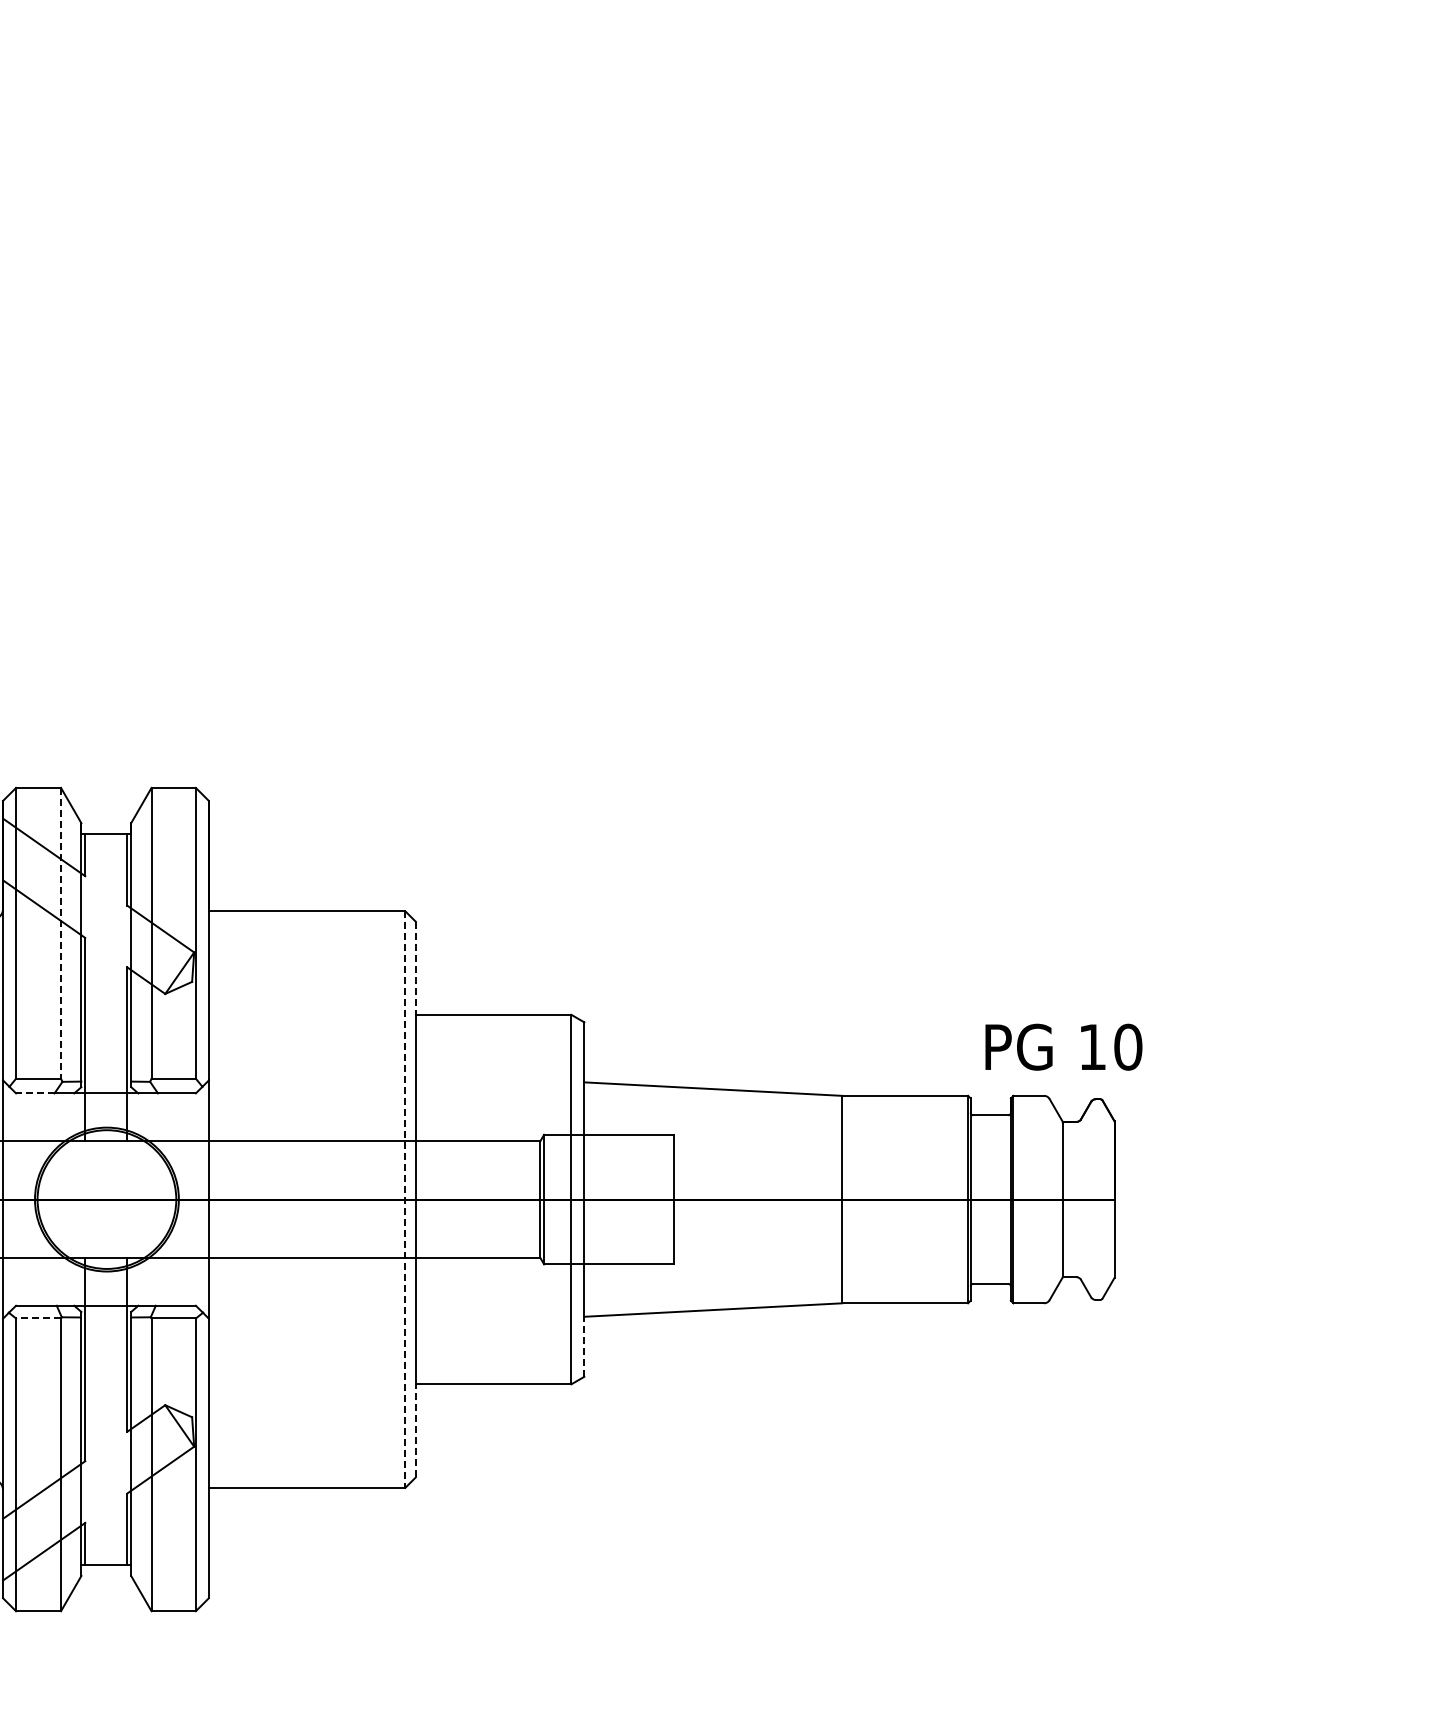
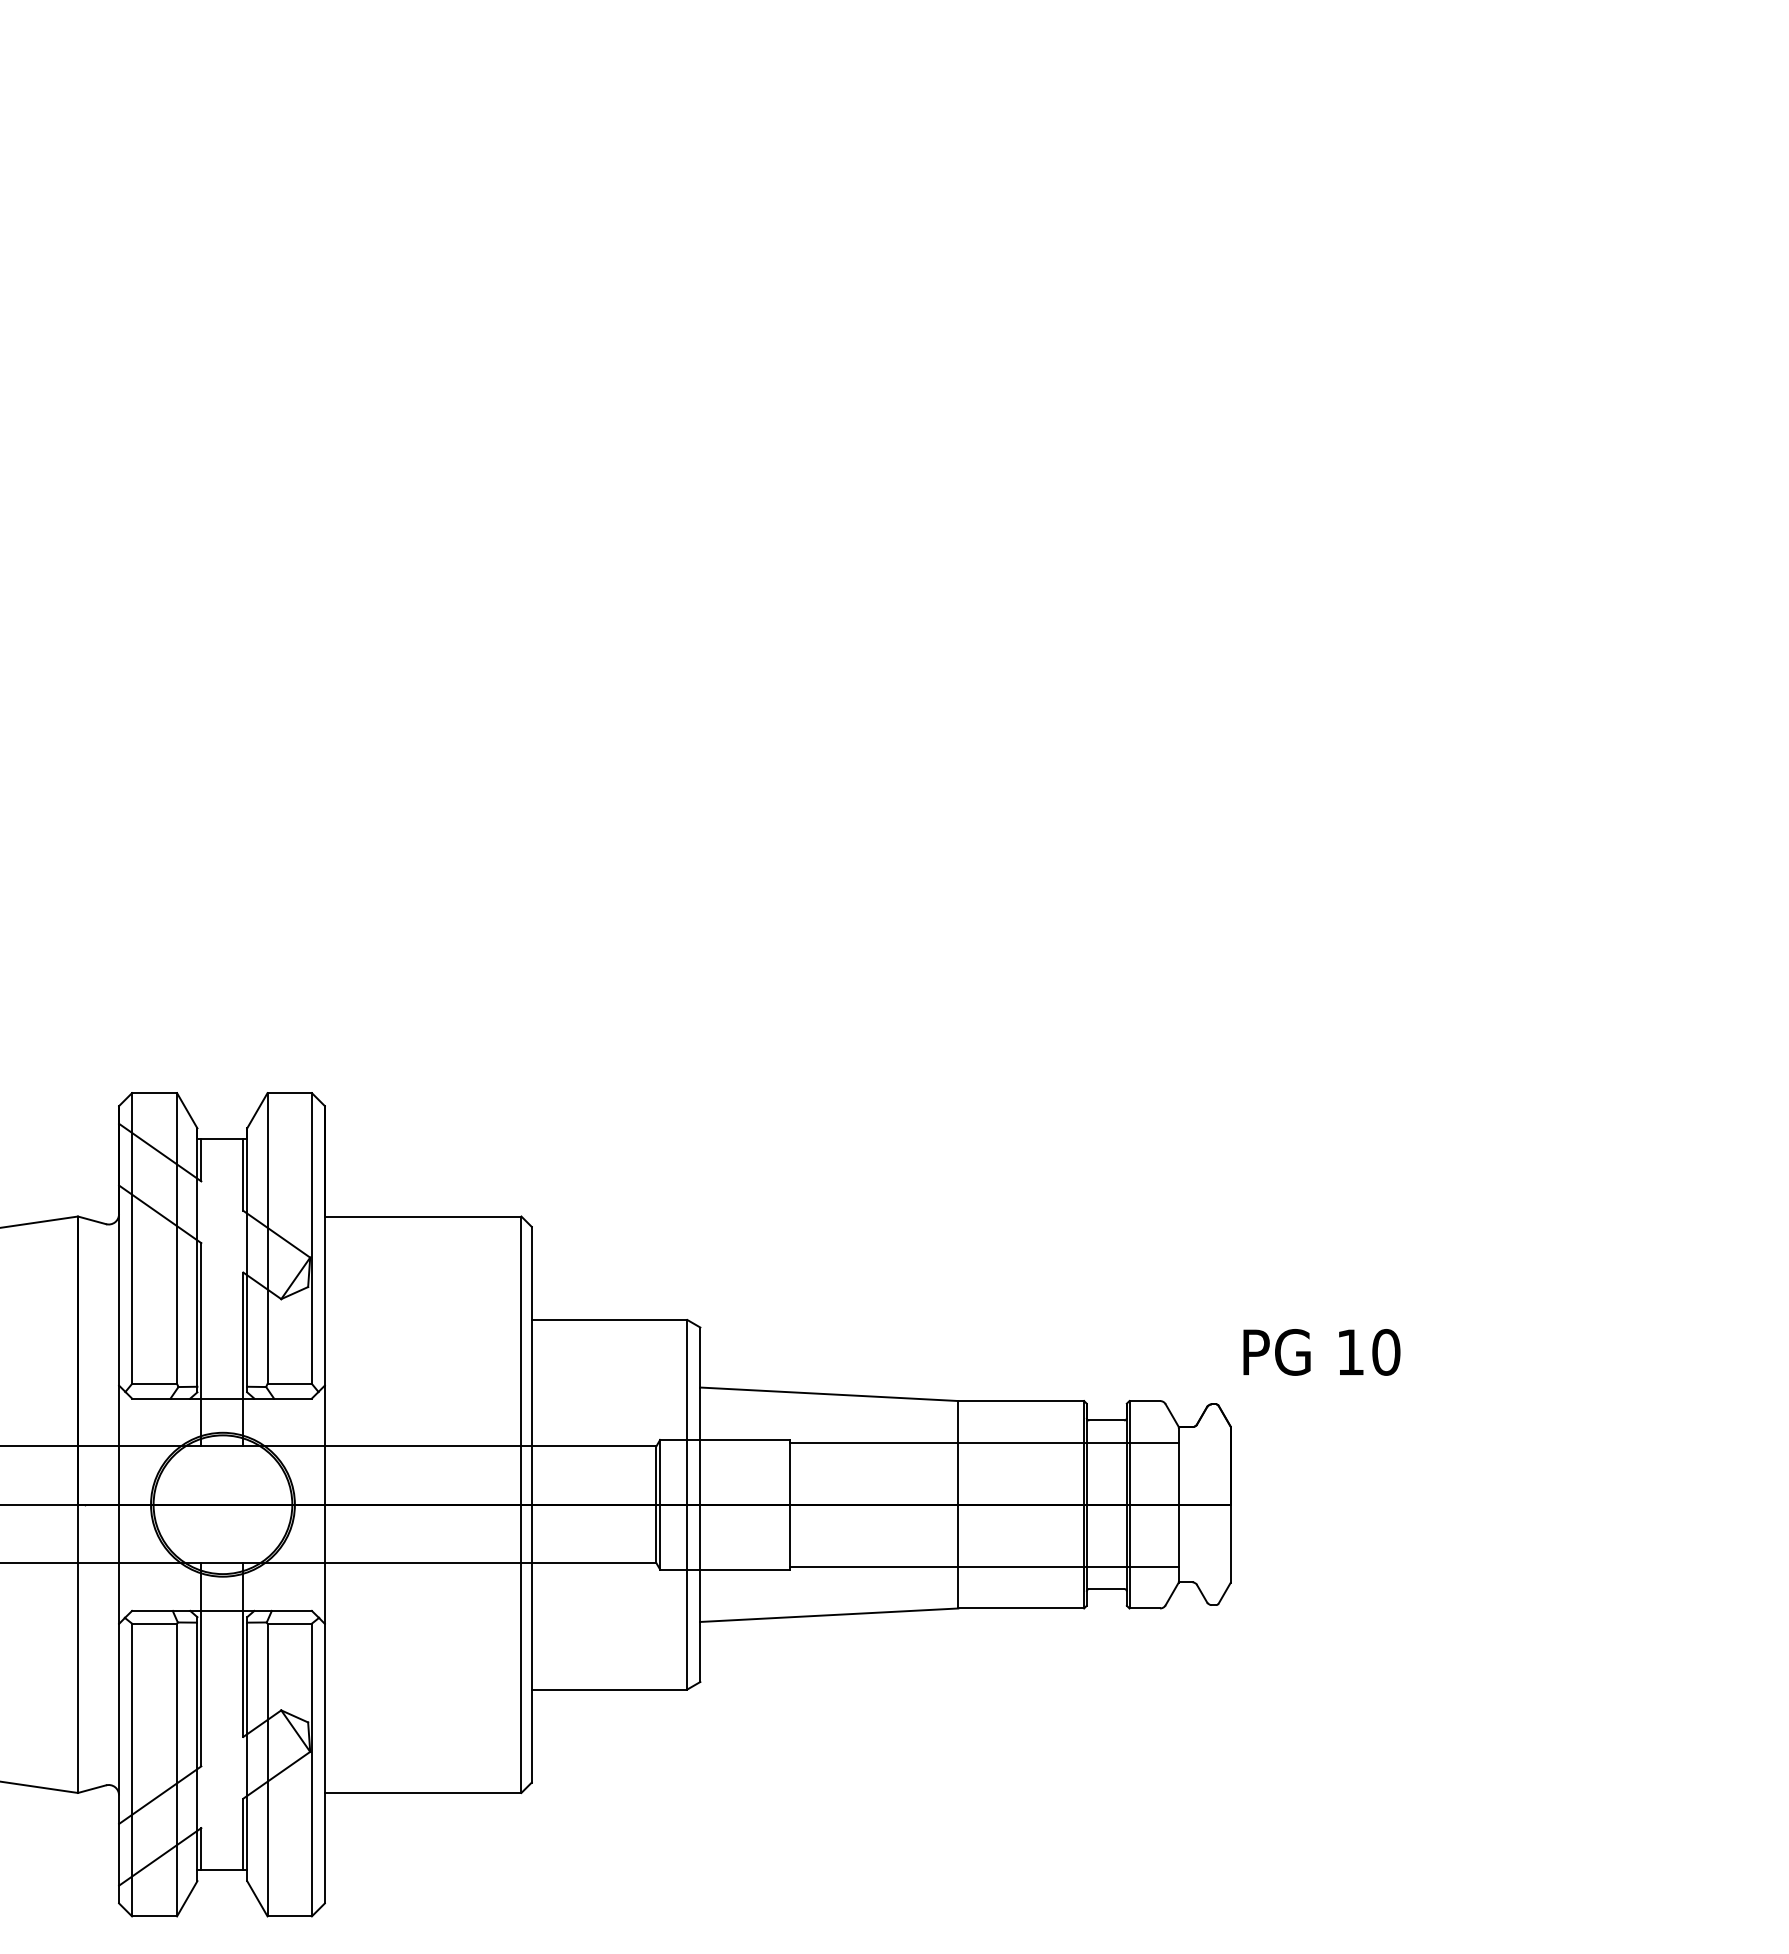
line: (61, 934) -> (177, 1239), dashed -> solid
line: (415, 968) -> (531, 1273), dashed -> solid
text: (1063, 1047) -> (1321, 1352), moved
line: (34, 1093) -> (150, 1398), dashed -> solid
line: (867, 1137) -> (983, 1442), added
line: (405, 1200) -> (521, 1505), dashed -> solid
line: (867, 1261) -> (983, 1566), added
line: (38, 1318) -> (154, 1623), dashed -> solid
line: (584, 1346) -> (700, 1651), dashed -> solid
line: (415, 1431) -> (531, 1736), dashed -> solid

